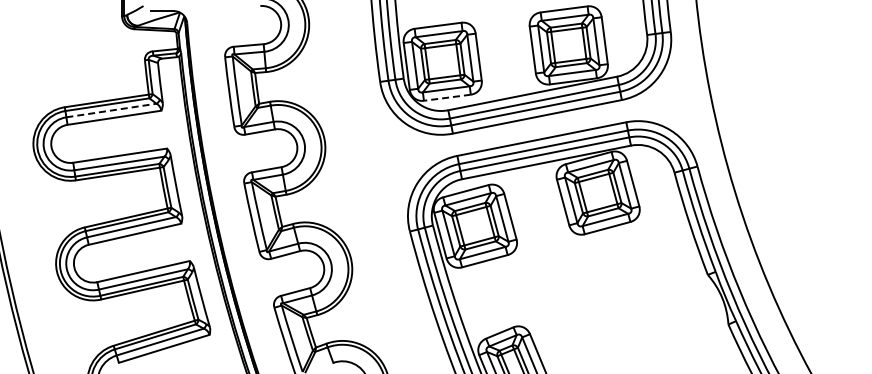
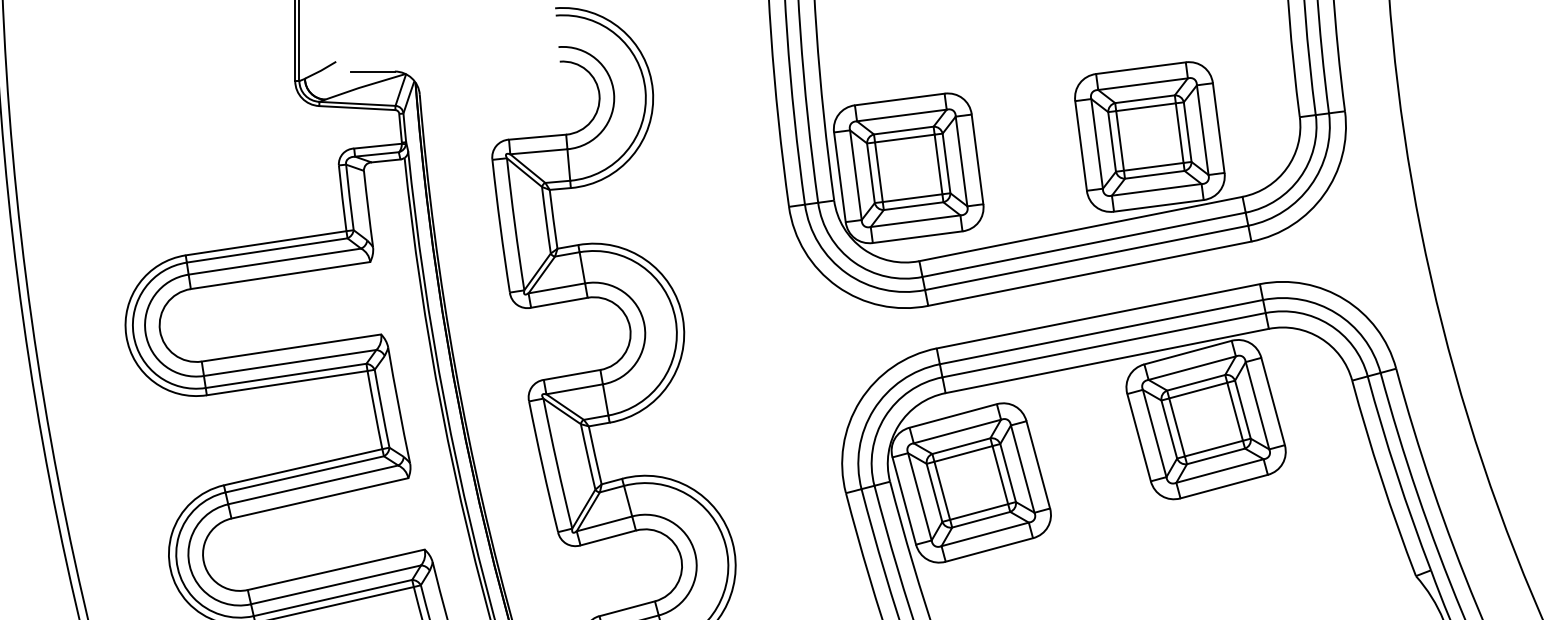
line: (447, 97) -> (917, 236), dashed -> solid
line: (111, 110) -> (274, 261), dashed -> solid

